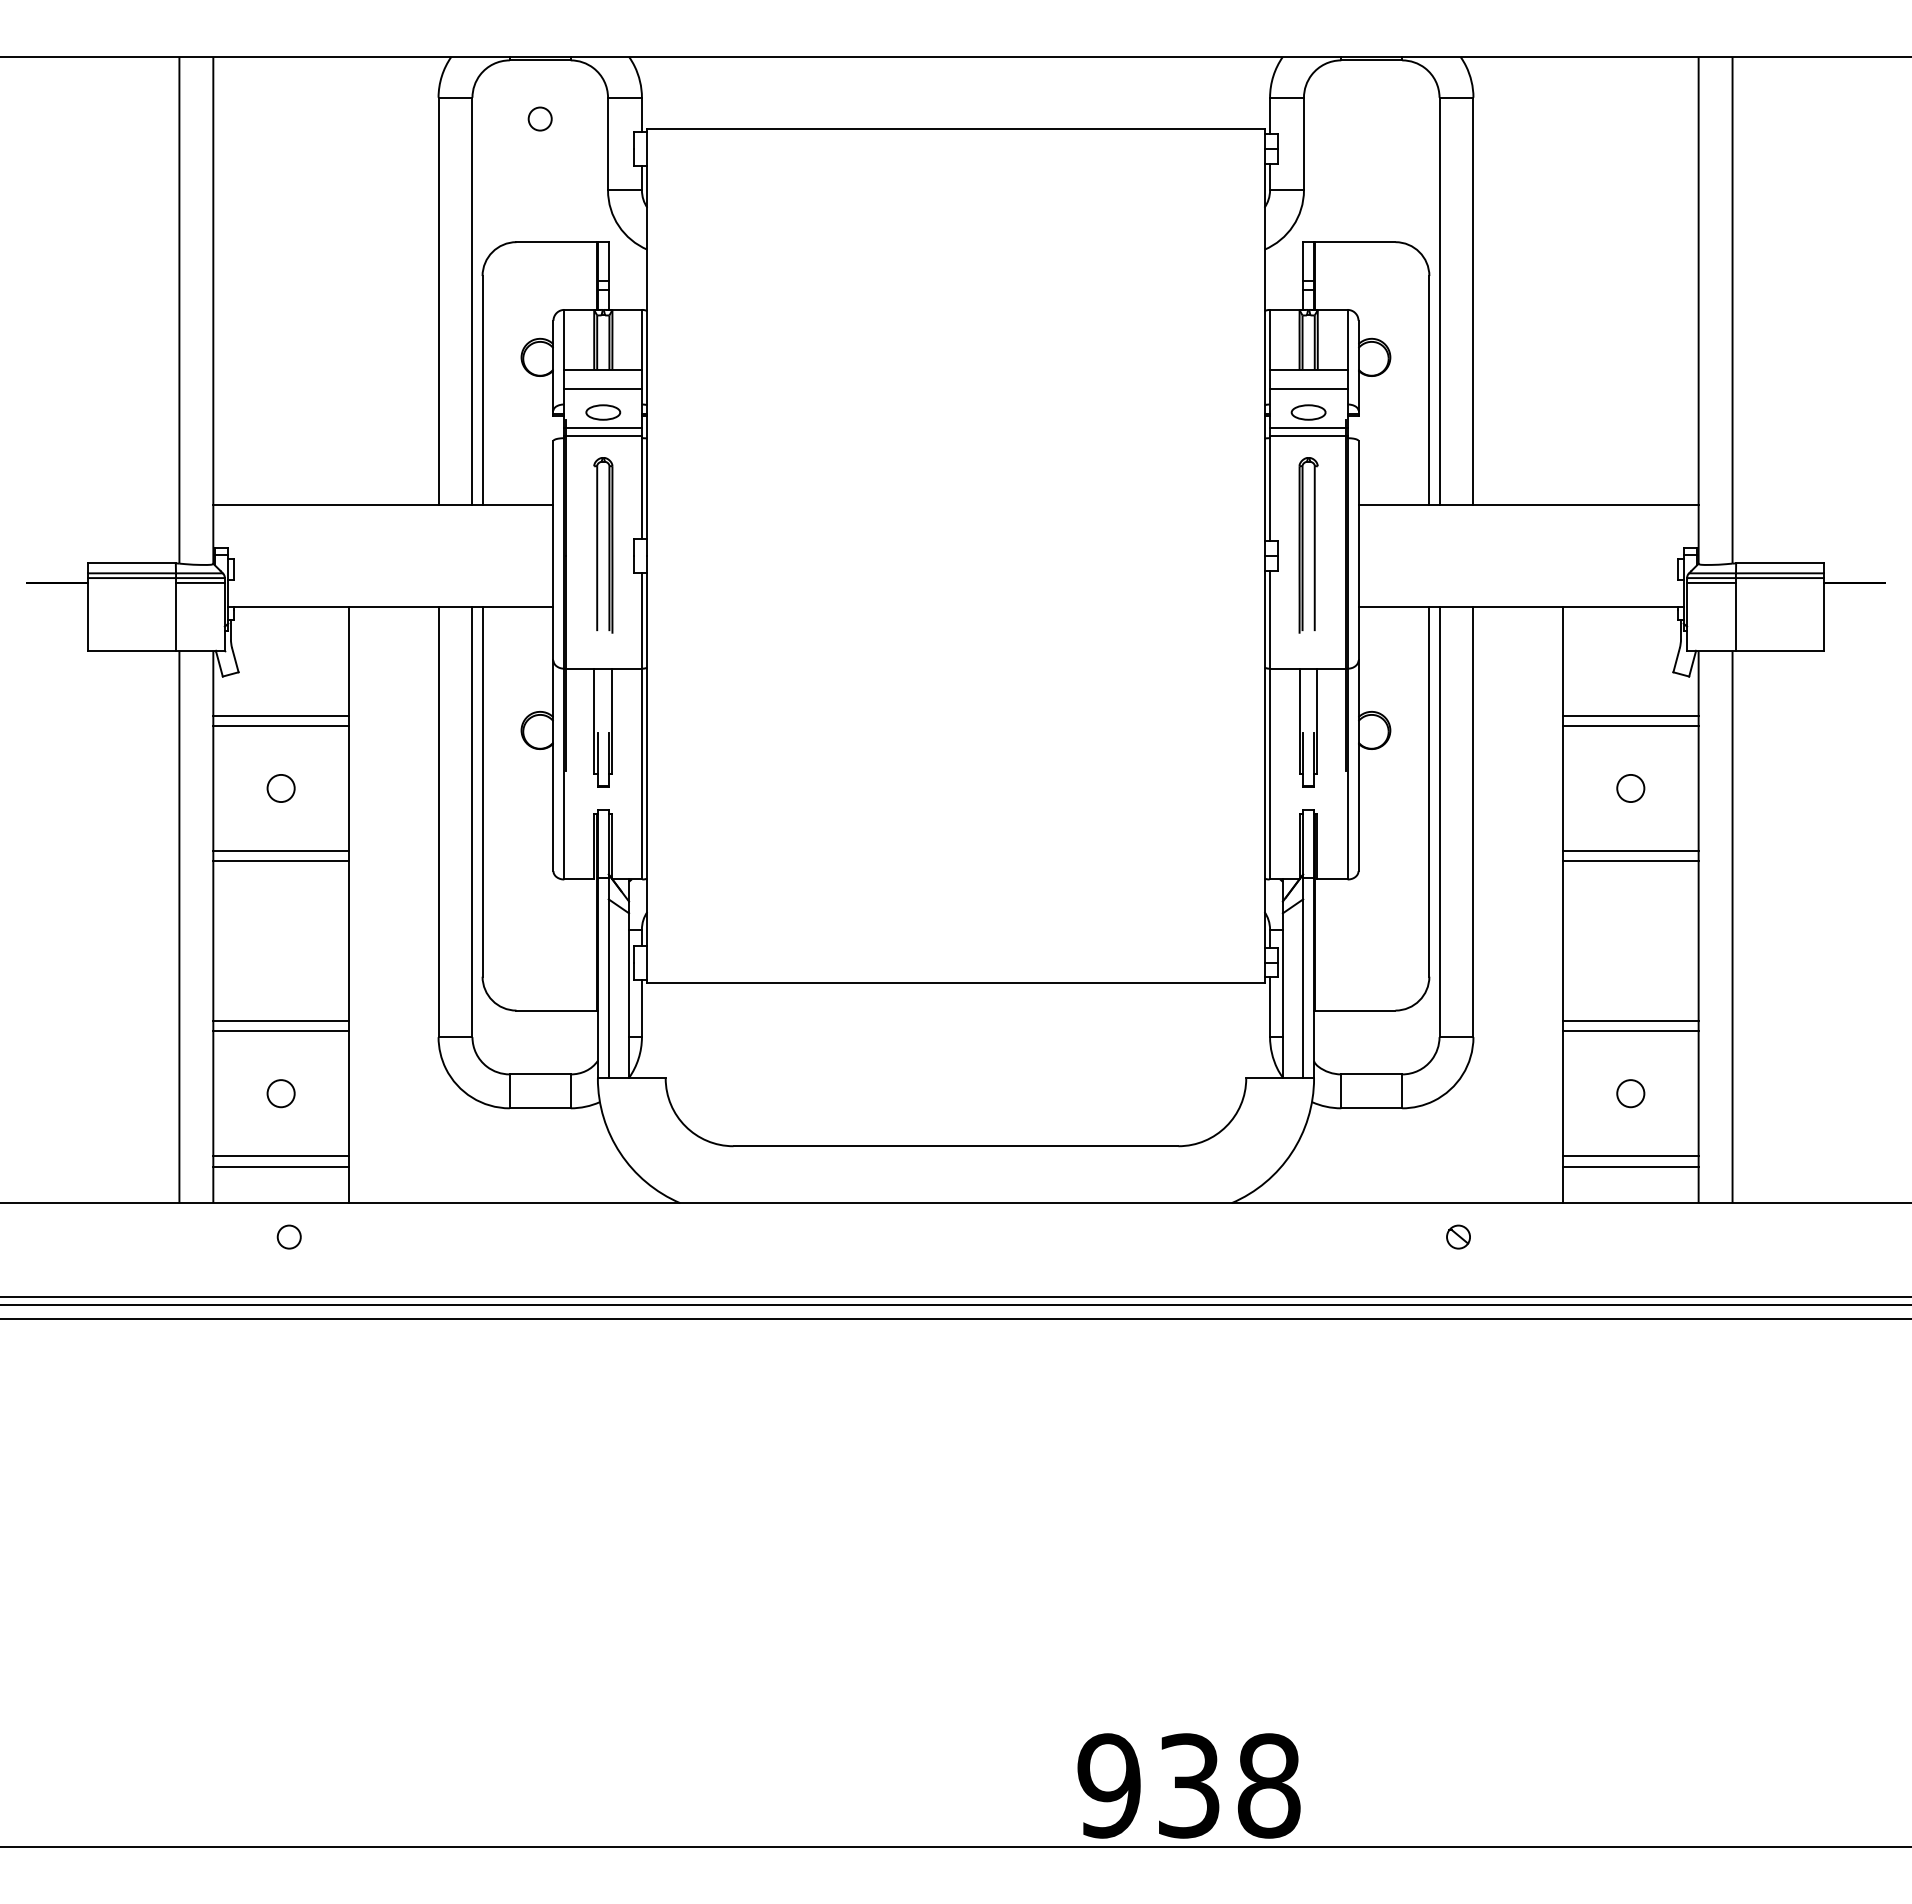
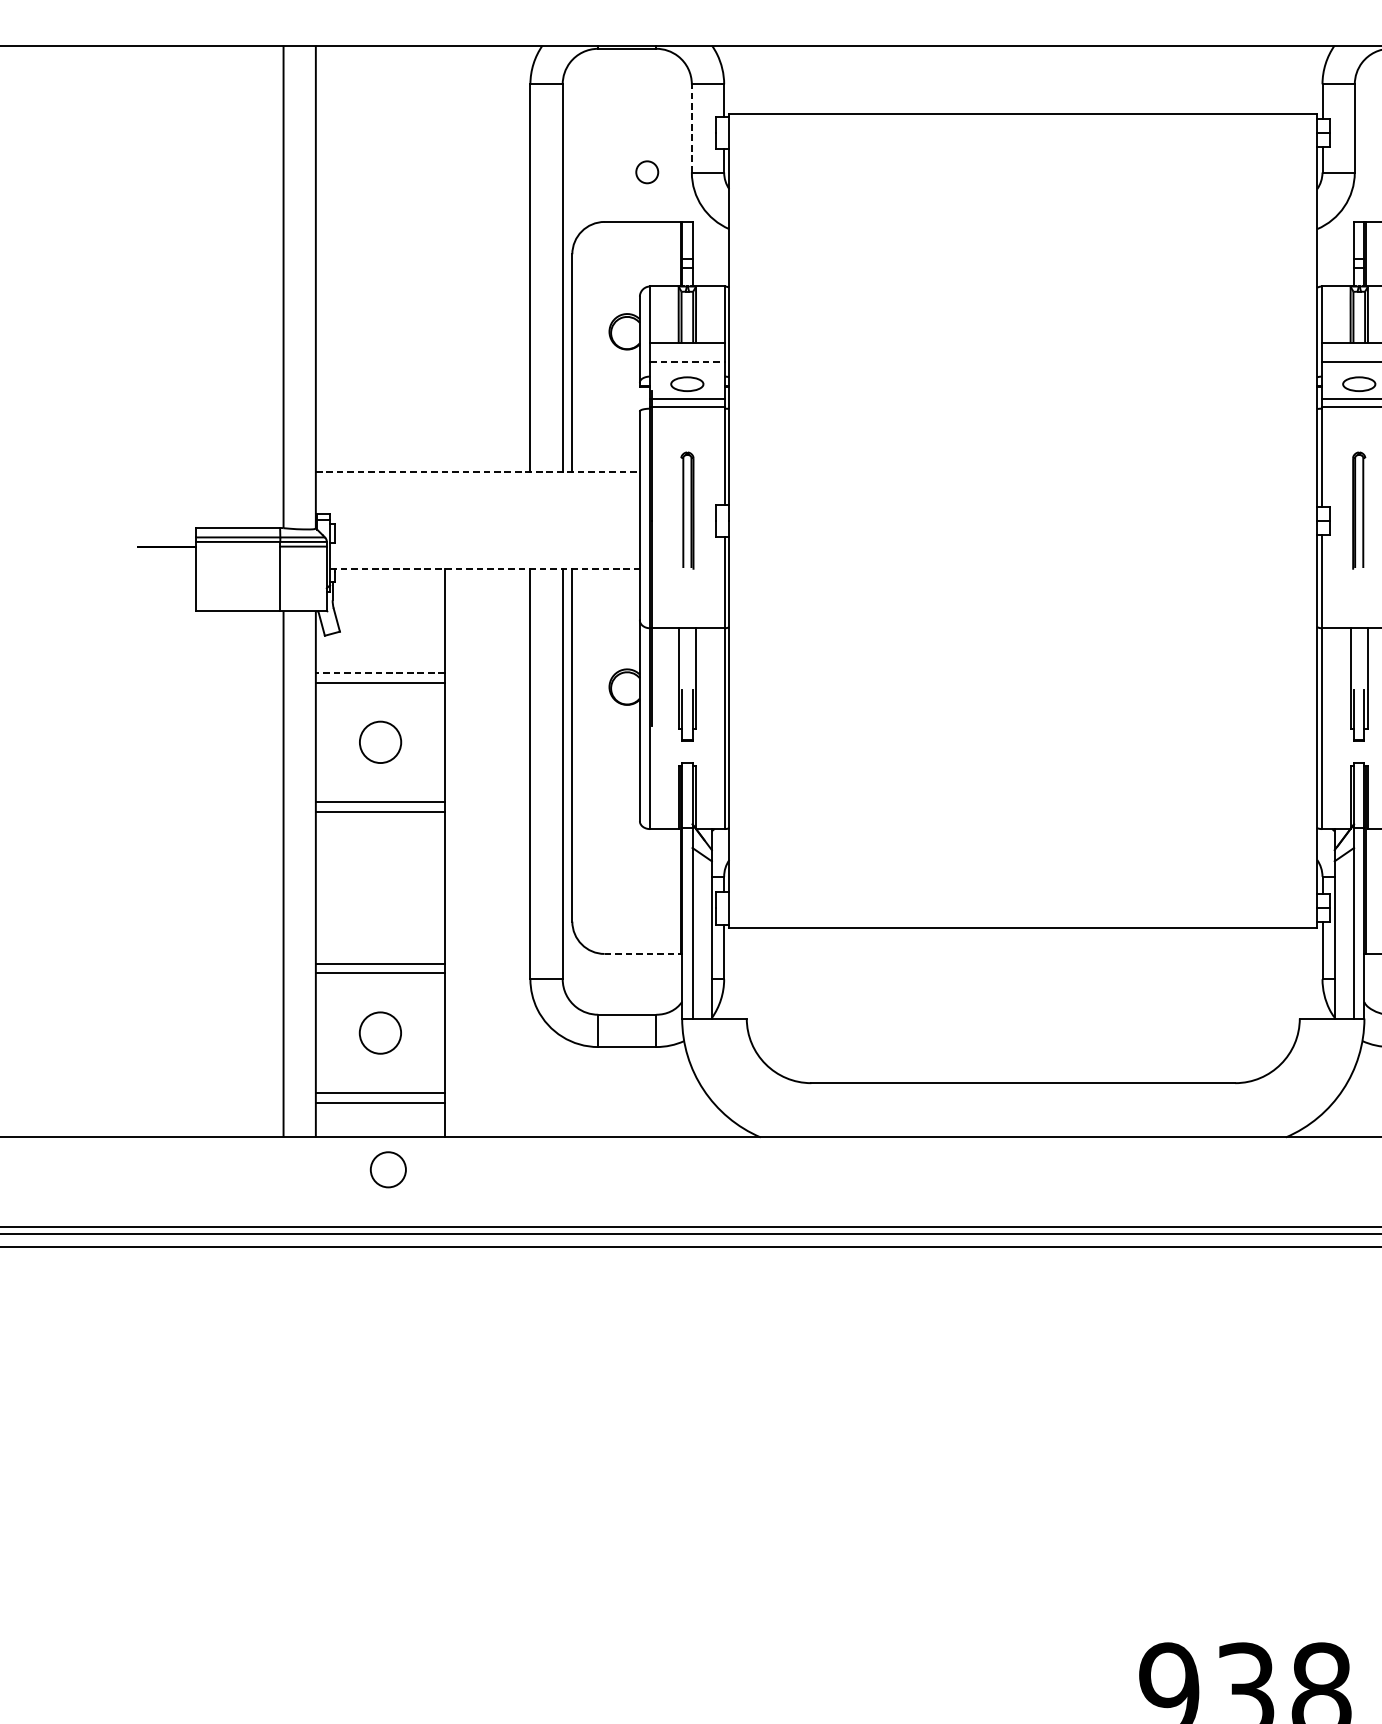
circle: (539, 118) -> (646, 171), moved
line: (608, 143) -> (692, 127), solid -> dashed
line: (603, 389) -> (687, 362), solid -> dashed
line: (383, 504) -> (477, 471), solid -> dashed
part: (603, 545) -> (687, 510), size x0.7
part: (1308, 545) -> (1359, 510), size x0.7
line: (390, 606) -> (484, 569), solid -> dashed
line: (281, 715) -> (380, 672), solid -> dashed
circle: (280, 788) -> (379, 742), size x1.6
line: (557, 1010) -> (643, 953), solid -> dashed
circle: (280, 1093) -> (379, 1032), size x1.6
circle: (288, 1236) -> (387, 1169), size x1.6

